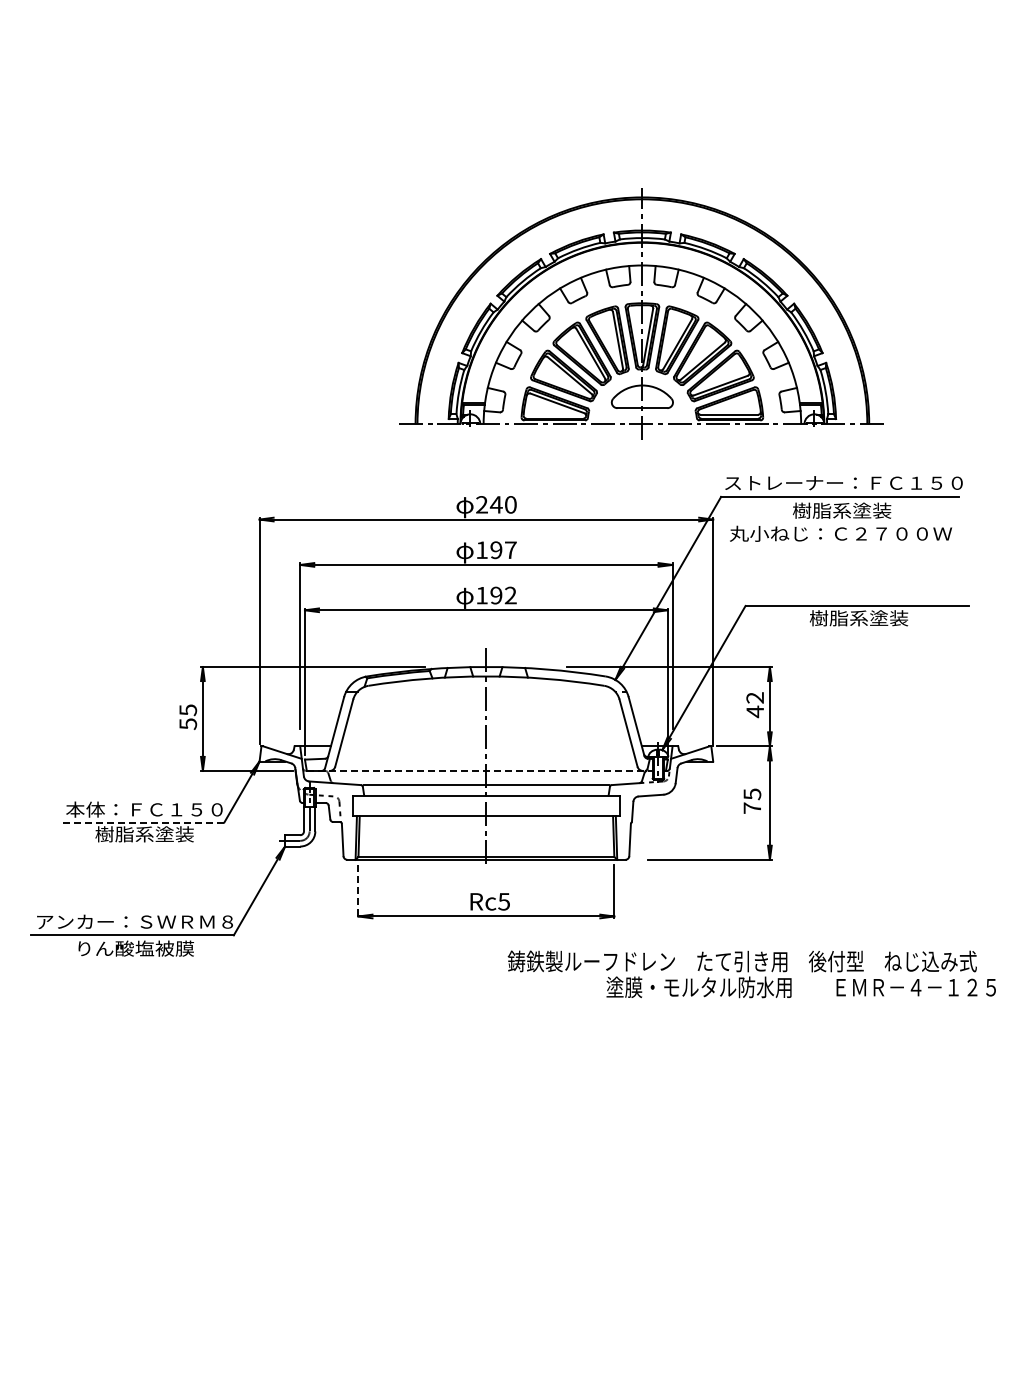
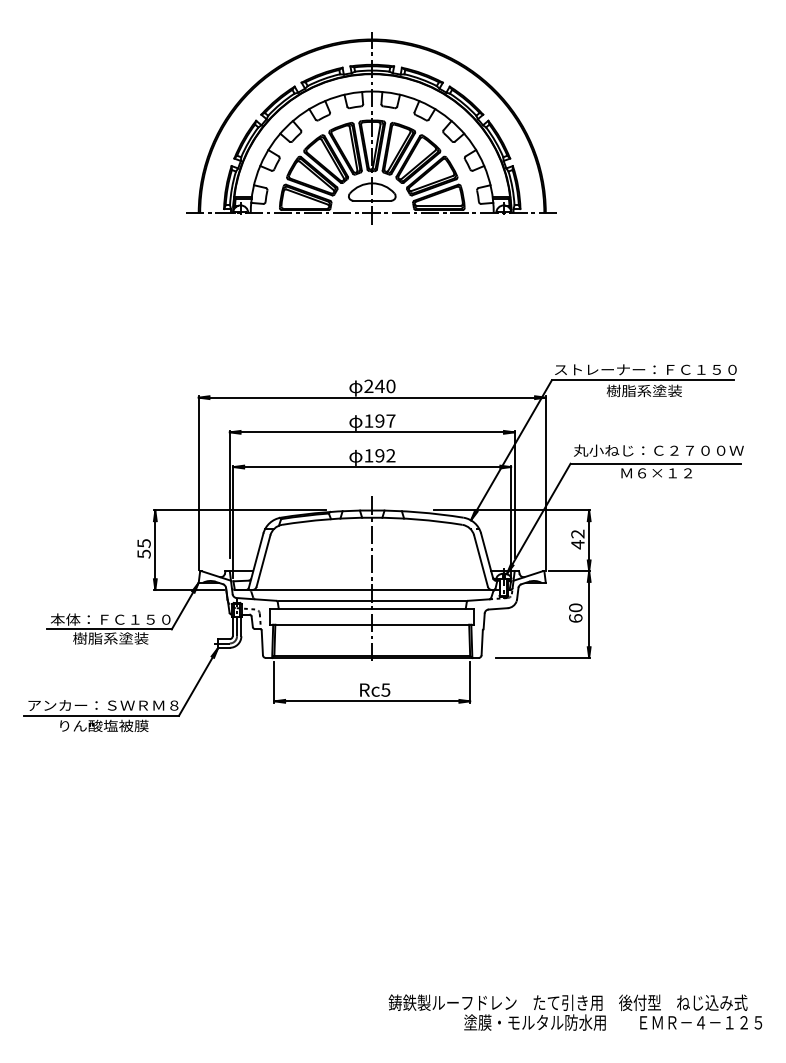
part: (641, 313) -> (371, 128), moved
text: (840, 533) -> (658, 450), moved
text: (858, 618) -> (656, 473), 樹脂系塗装 -> Ｍ６×１２
line: (479, 770) -> (366, 589), dashed -> solid
text: (752, 800) -> (575, 612), 75 -> 60
line: (142, 822) -> (109, 629), dashed -> solid
line: (358, 892) -> (274, 682), dashed -> solid
text: (751, 974) -> (575, 1012), moved

